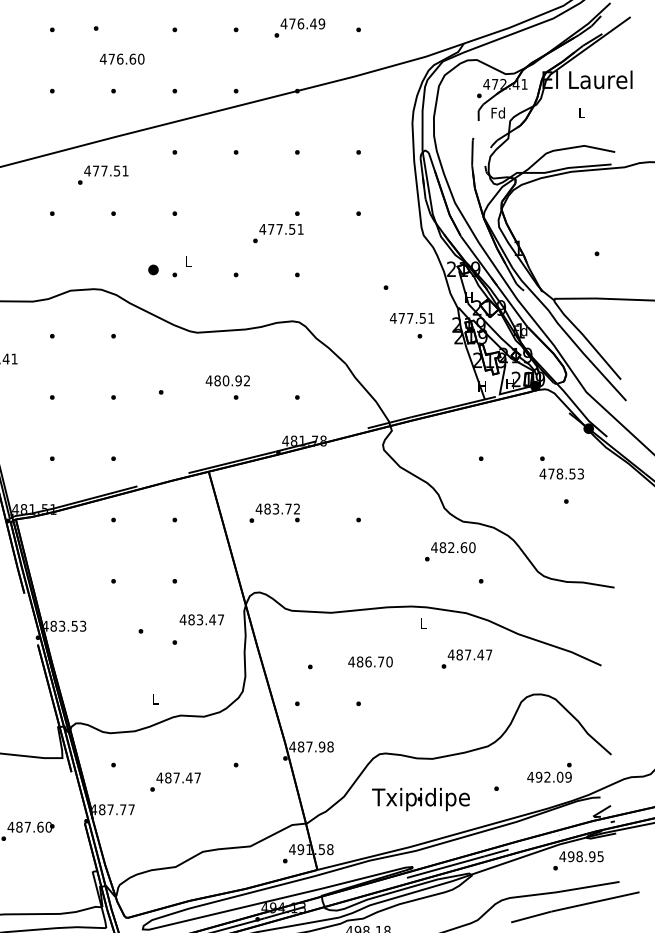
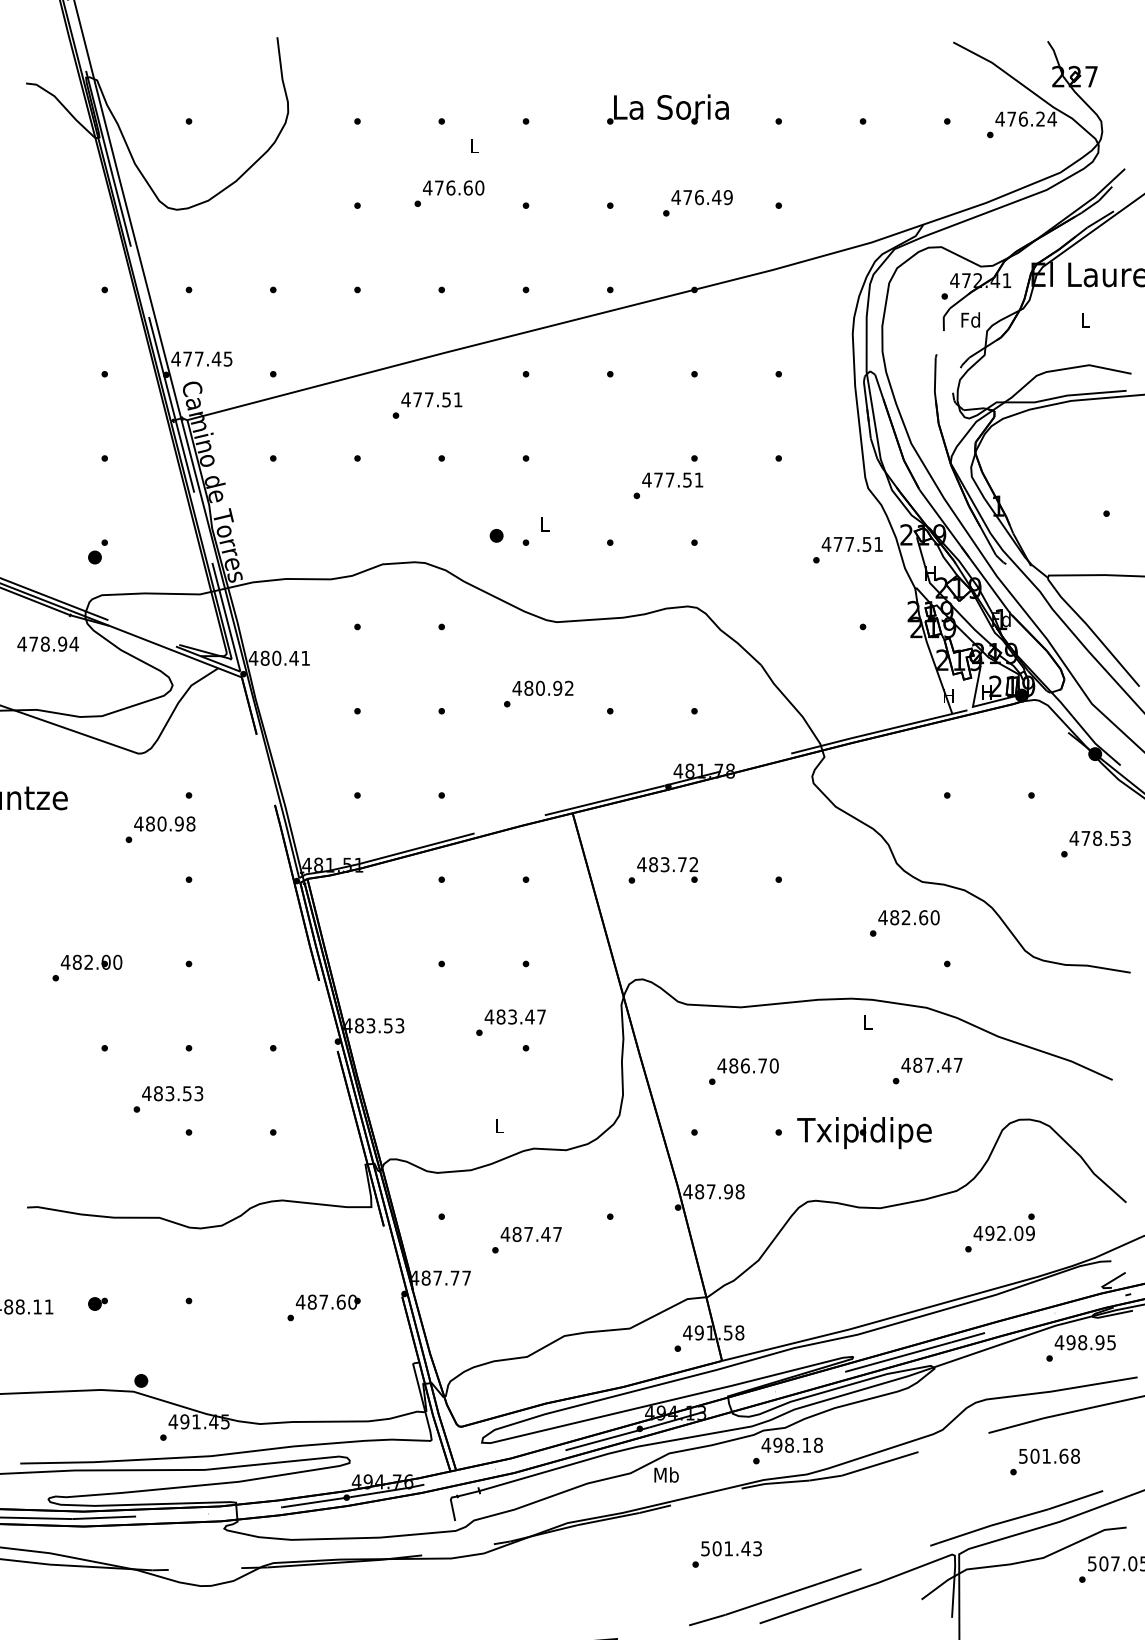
text: (122, 58) -> (453, 187), moved
text: (411, 318) -> (851, 544), moved
text: (227, 380) -> (542, 687), moved
text: (561, 473) -> (1099, 837), moved
text: (201, 619) -> (514, 1016), moved
text: (370, 661) -> (747, 1065), moved
text: (548, 772) -> (1003, 1226), moved
text: (420, 799) -> (864, 1133), moved

